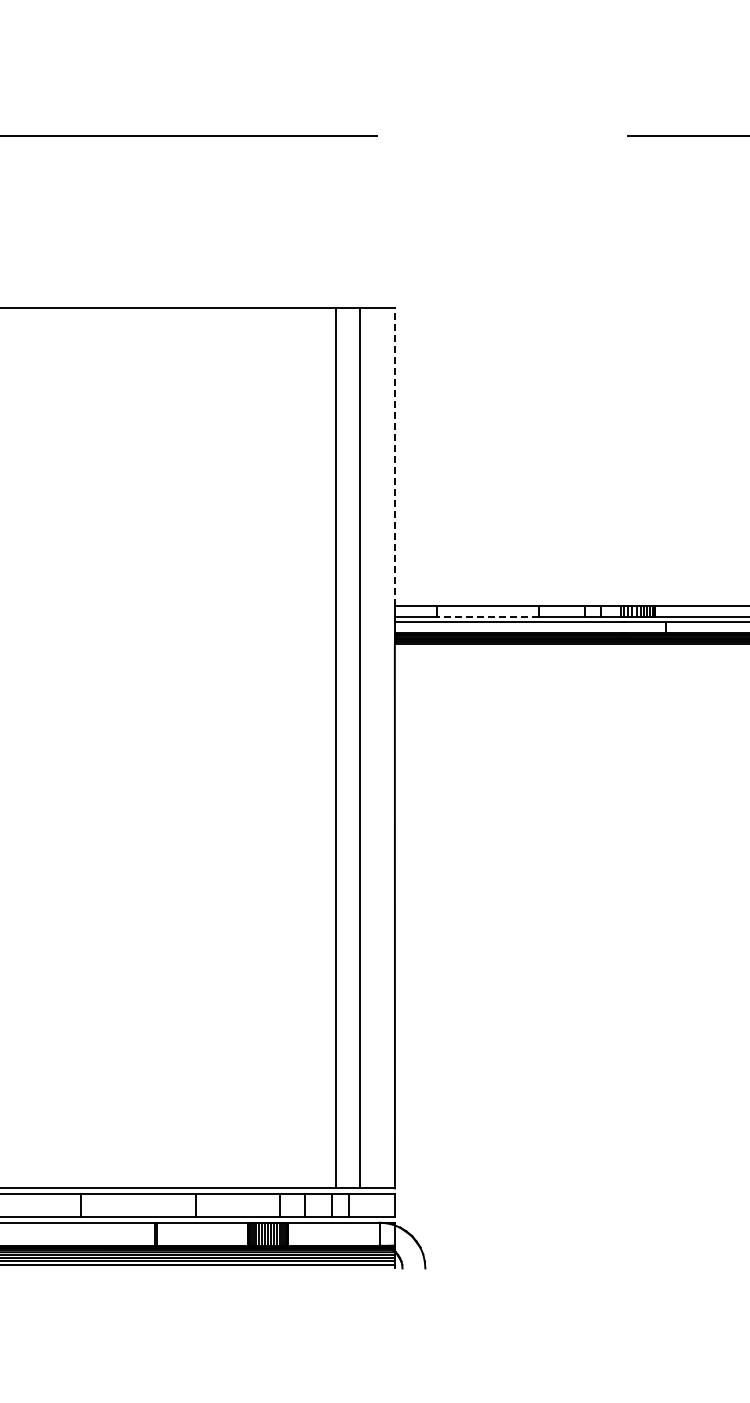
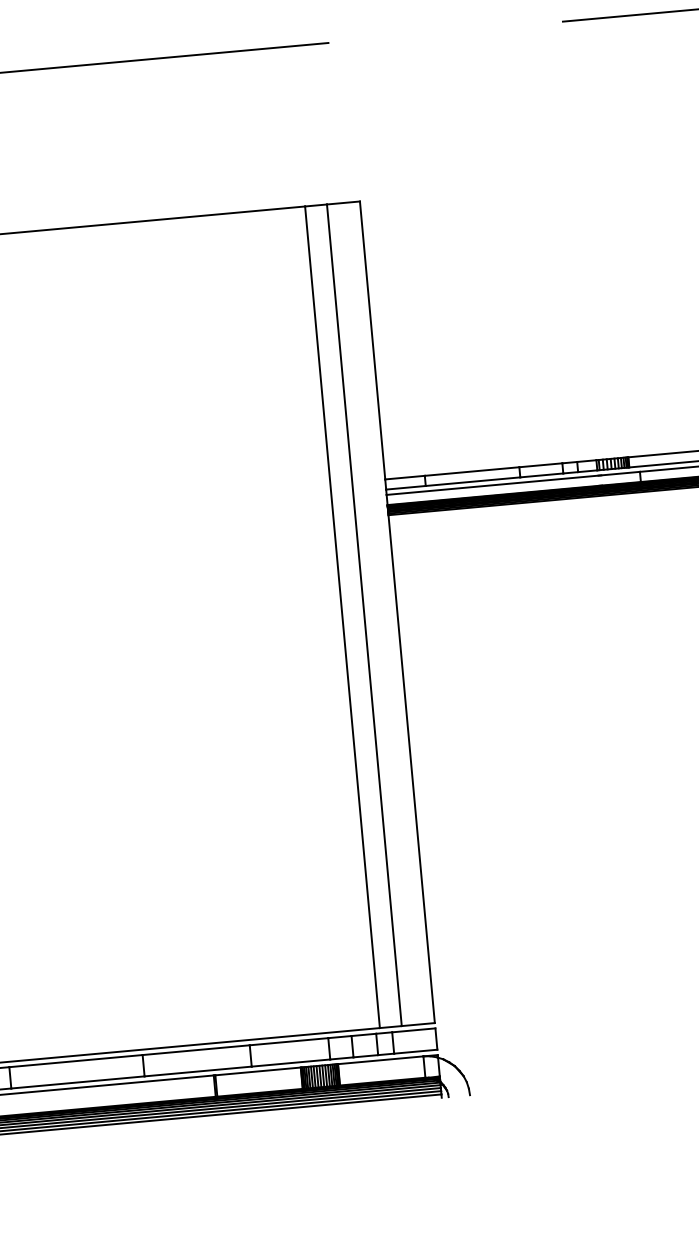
line: (394, 456) -> (372, 340), dashed -> solid
line: (487, 616) -> (472, 481), dashed -> solid

